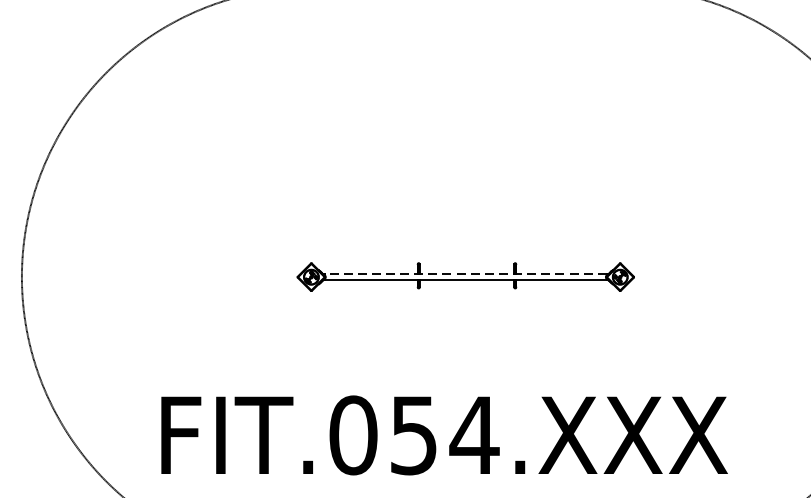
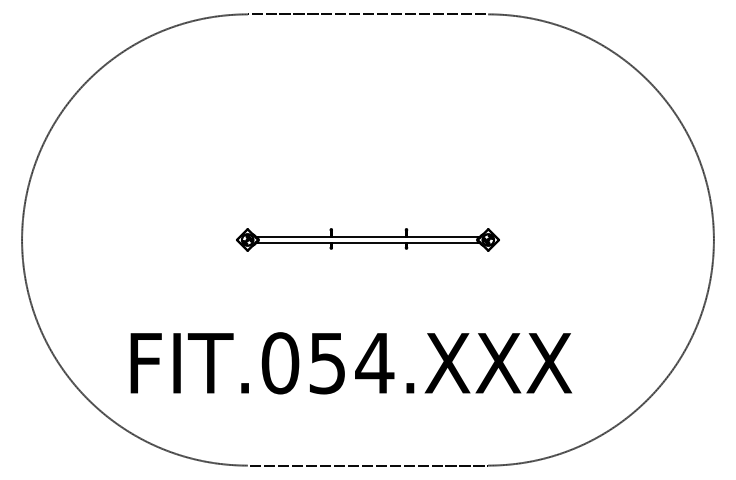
line: (465, 273) -> (367, 237), dashed -> solid

